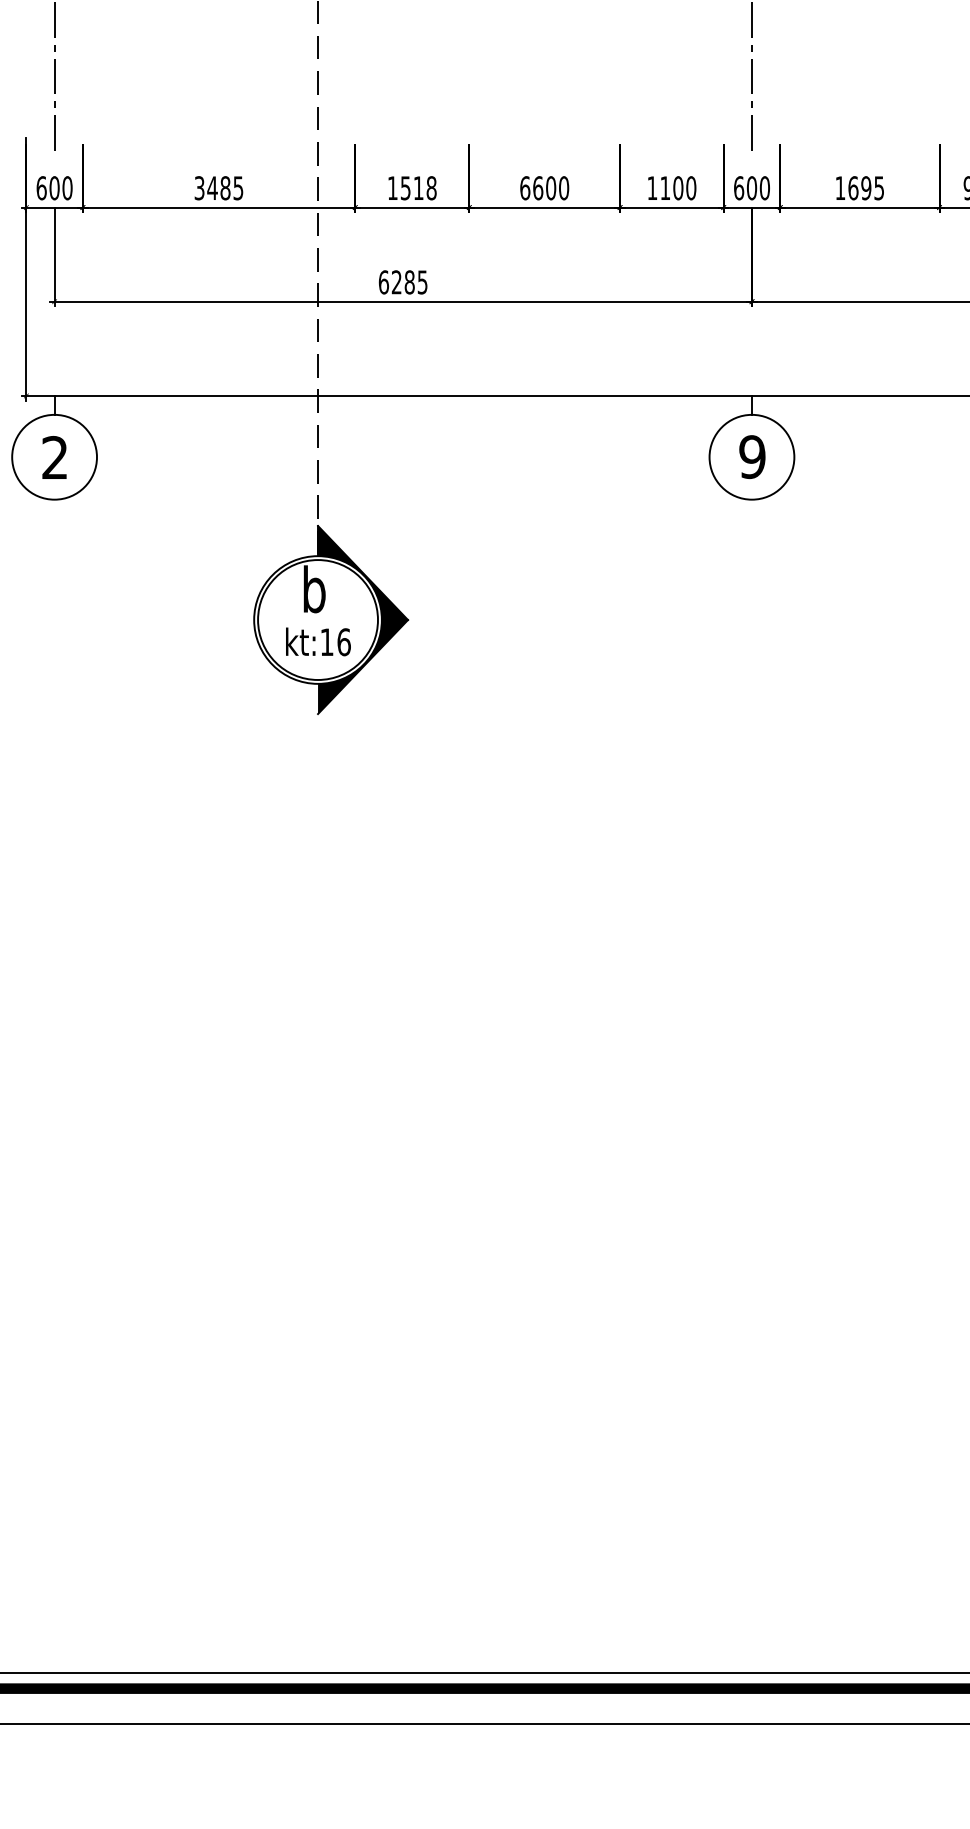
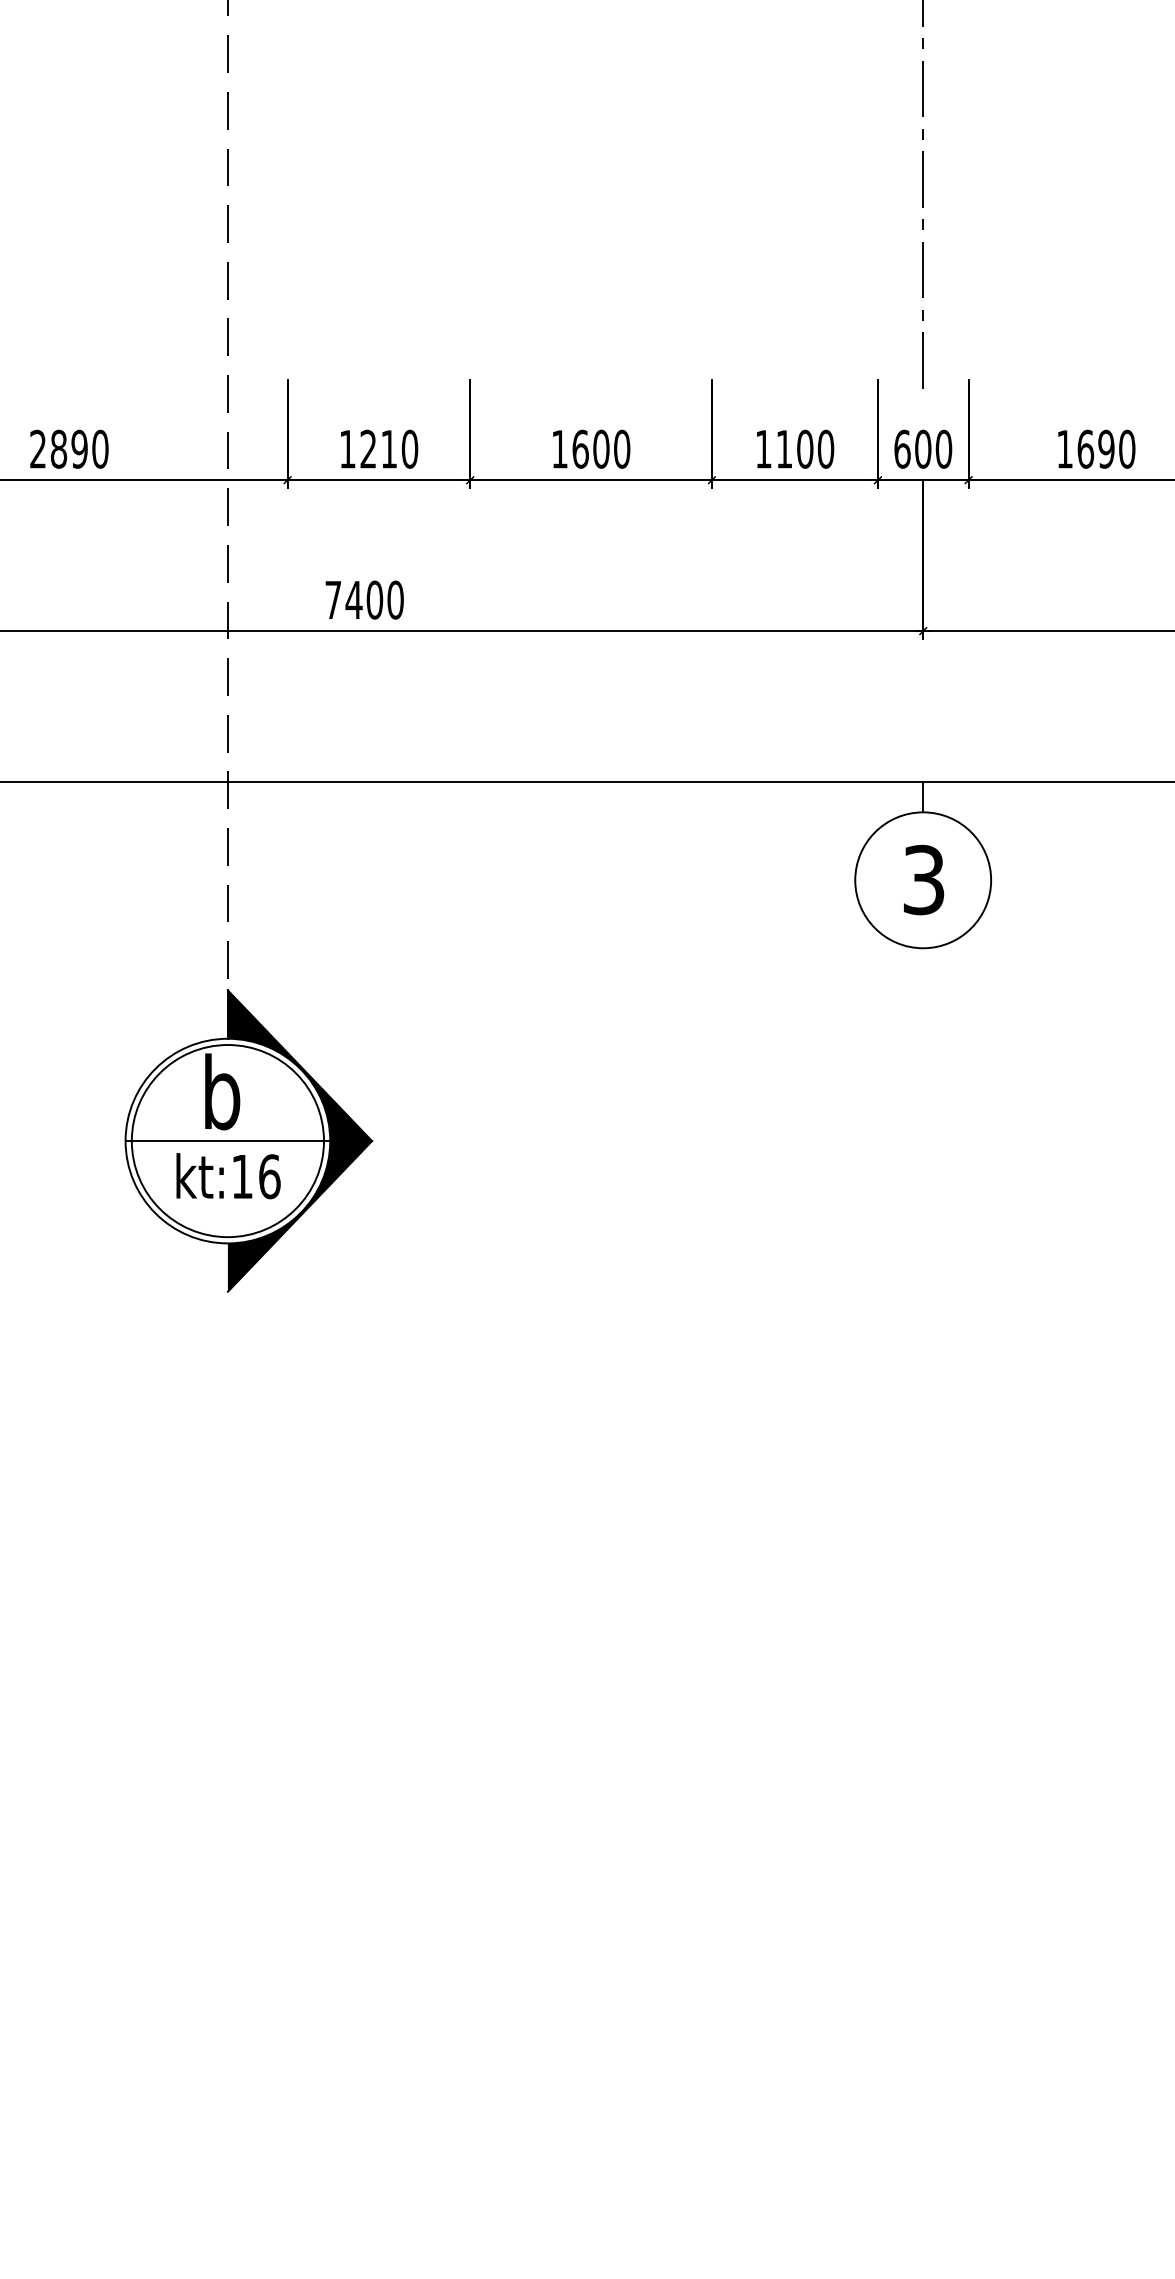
text: (218, 188) -> (68, 449), 3485 -> 2890
text: (418, 188) -> (388, 449), 1518 -> 1210
text: (525, 188) -> (560, 449), 6600 -> 1600
text: (879, 188) -> (1127, 449), 1695 -> 1690
text: (402, 282) -> (363, 600), 6285 -> 7400
text: (752, 456) -> (924, 879), 9 -> 3
line: (317, 620) -> (227, 1141), added

